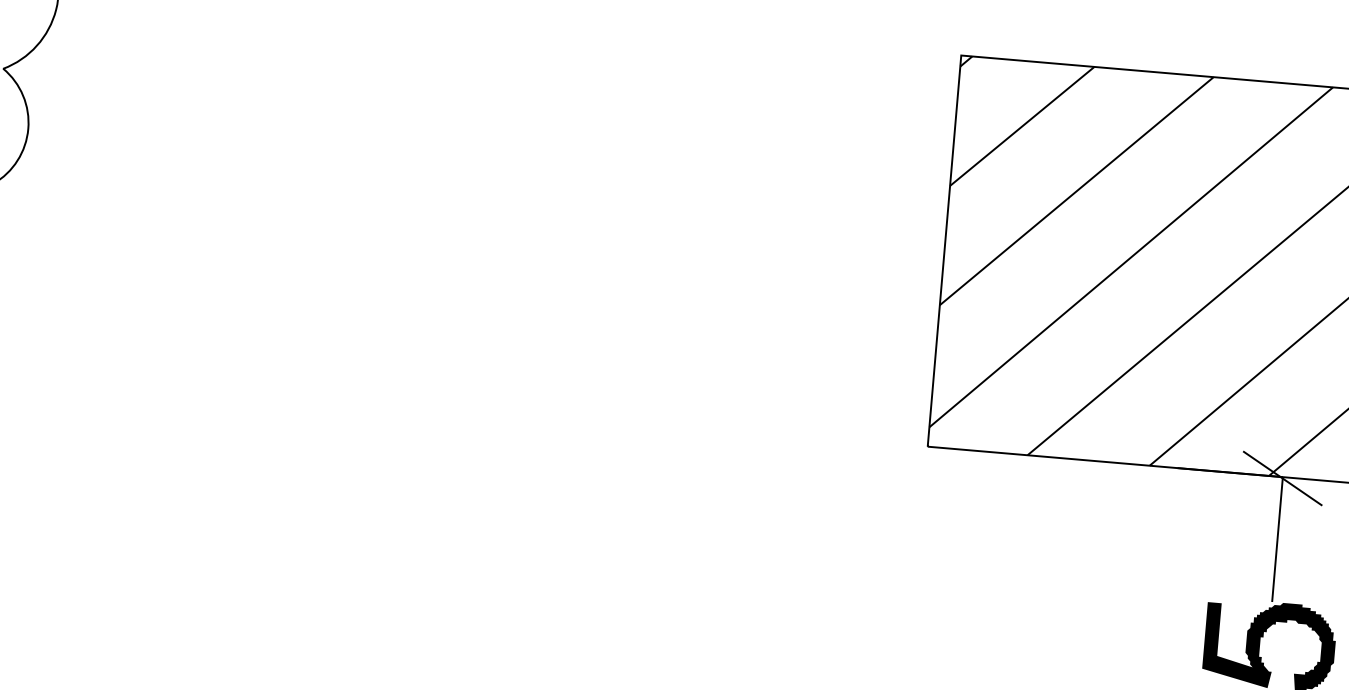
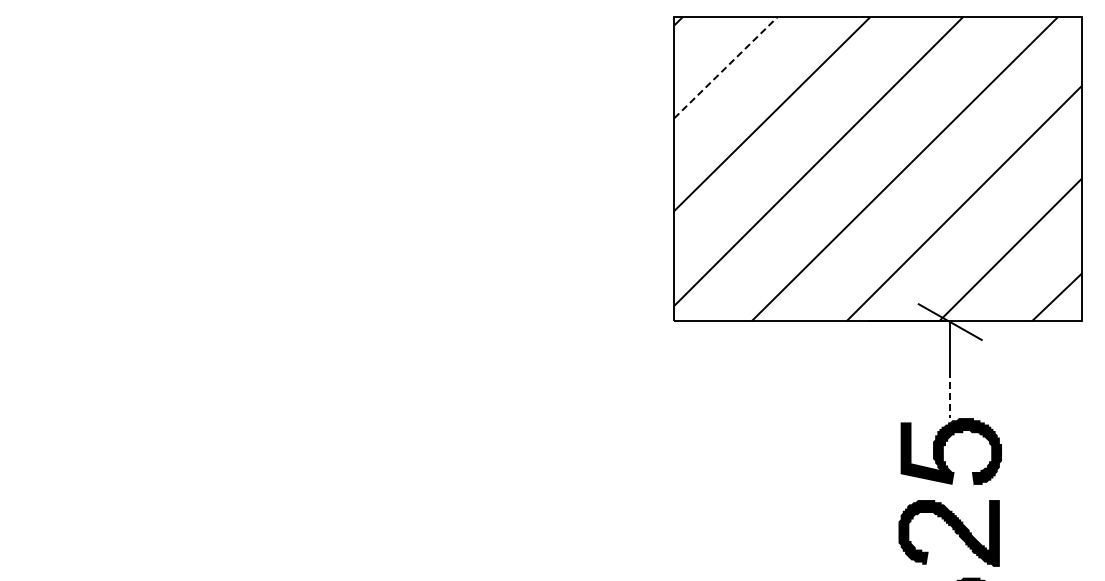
line: (1022, 126) -> (726, 67), solid -> dashed
line: (1275, 571) -> (950, 394), solid -> dashed

